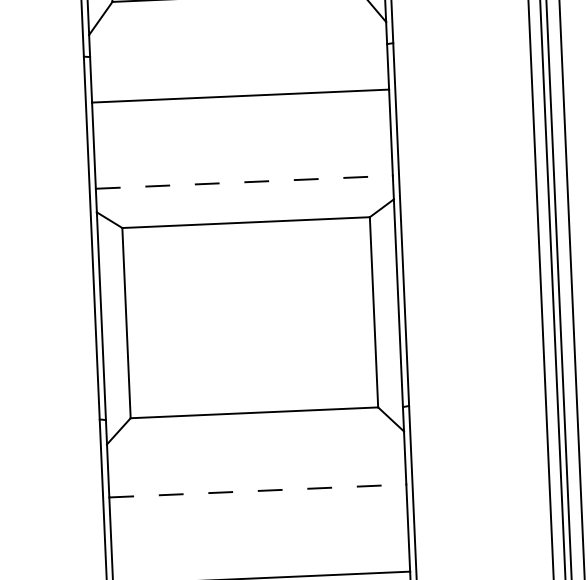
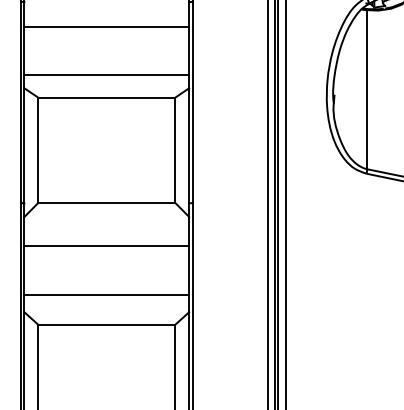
line: (245, 182) -> (107, 75), dashed -> solid
line: (259, 491) -> (107, 246), dashed -> solid

